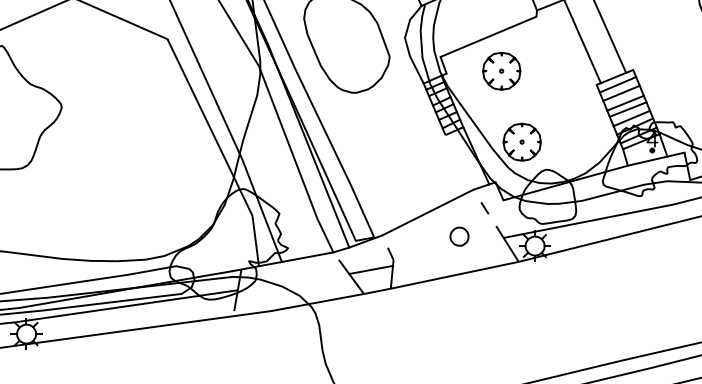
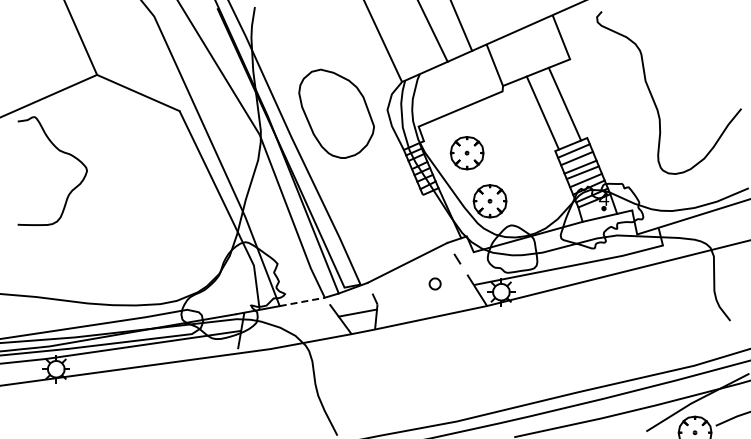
part: (500, 71) -> (466, 153), moved
part: (458, 236) -> (434, 283), size x0.7
line: (307, 256) -> (302, 301), solid -> dashed

